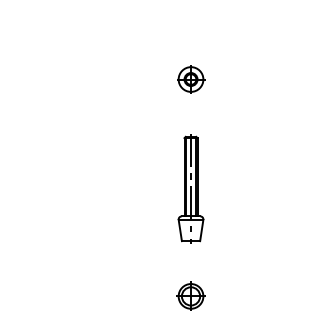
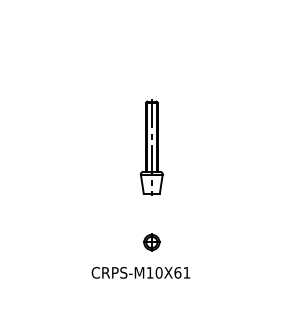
part: (190, 78) -> (151, 50), removed
part: (190, 296) -> (151, 242), size x0.7

